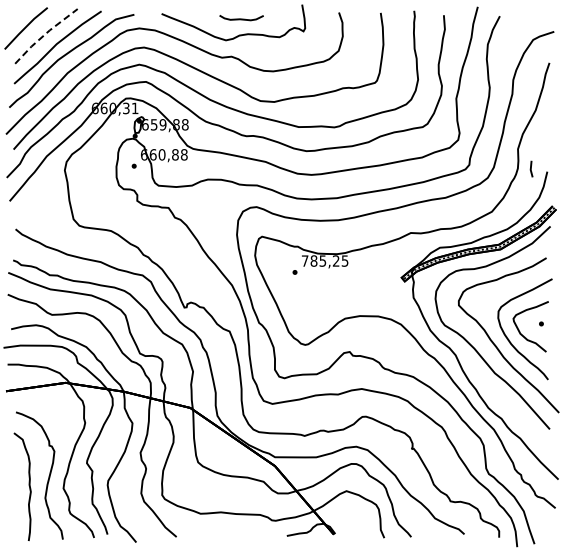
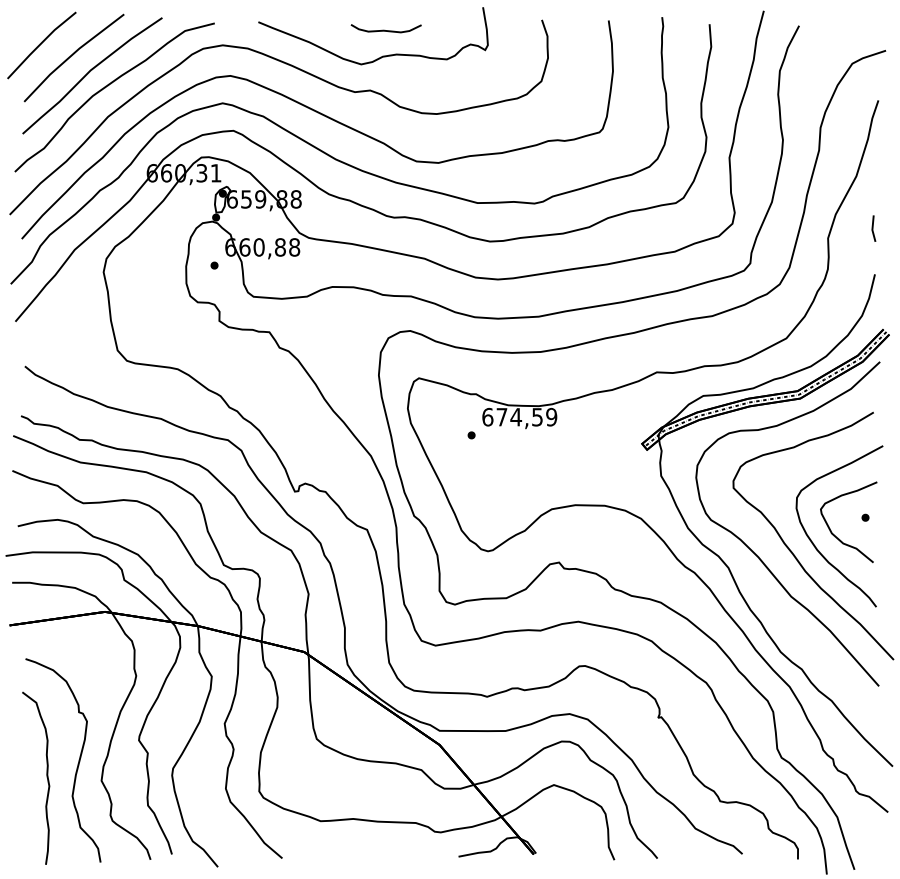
line: (45, 34) -> (72, 55), dashed -> solid
line: (531, 168) -> (873, 227), moved
text: (324, 260) -> (518, 416), 785,25 -> 674,59

